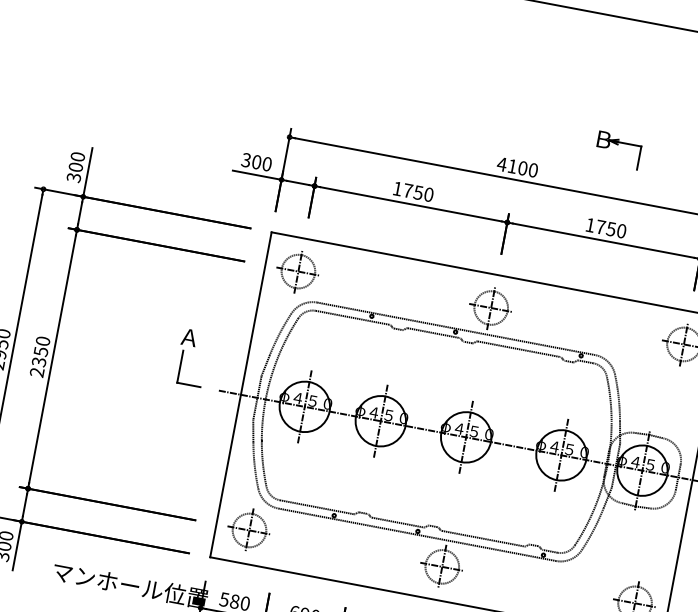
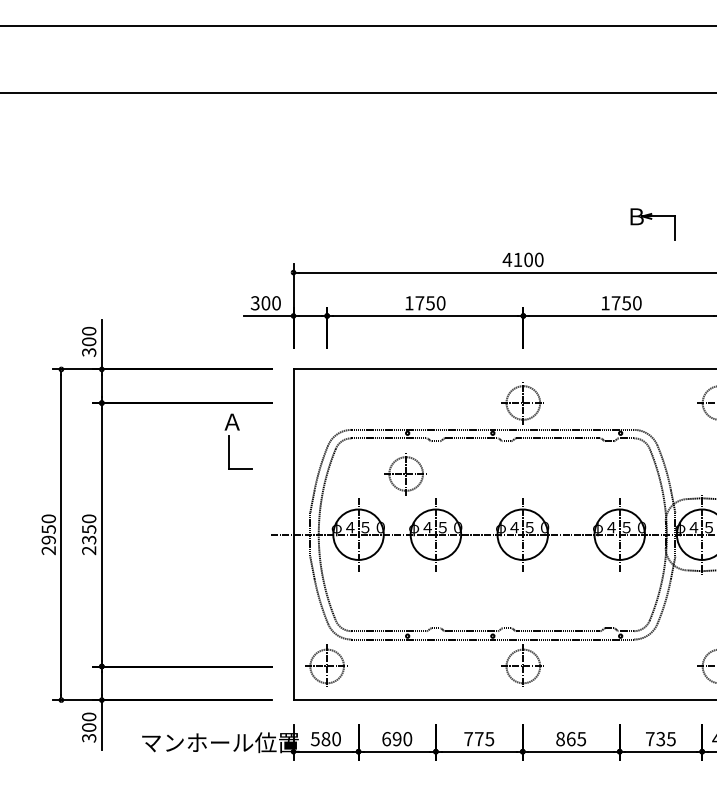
part: (617, 150) -> (652, 224), moved
part: (297, 271) -> (405, 474), moved
part: (183, 356) -> (229, 441), moved

